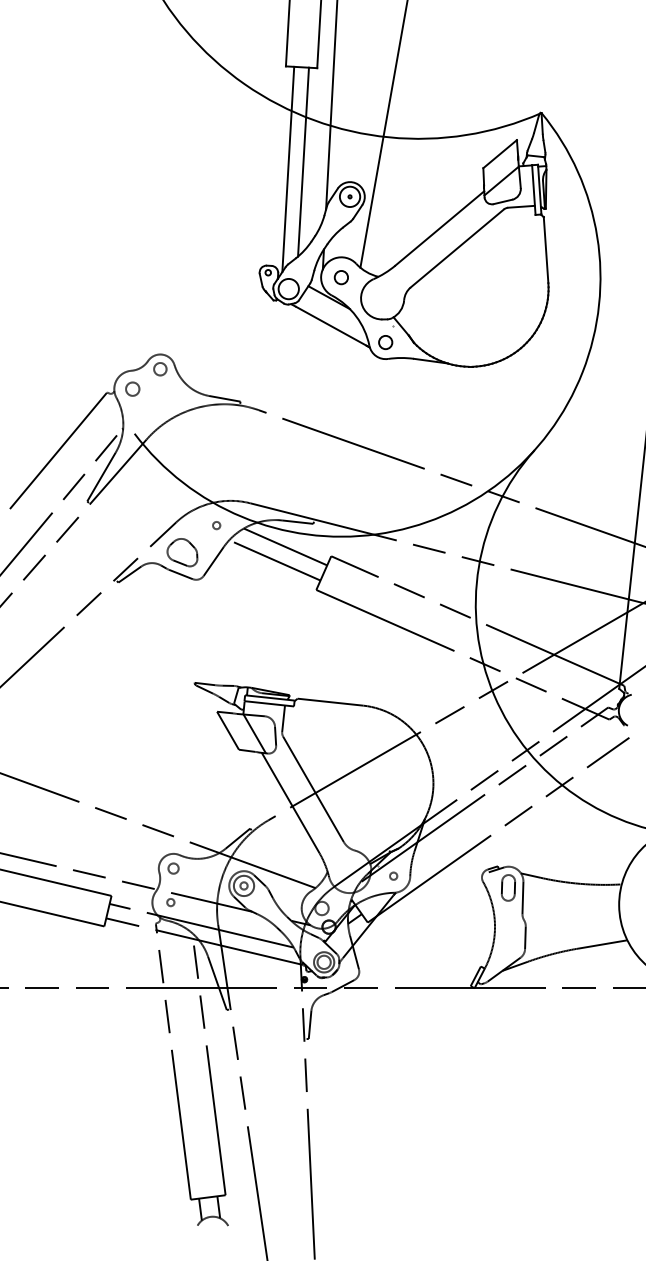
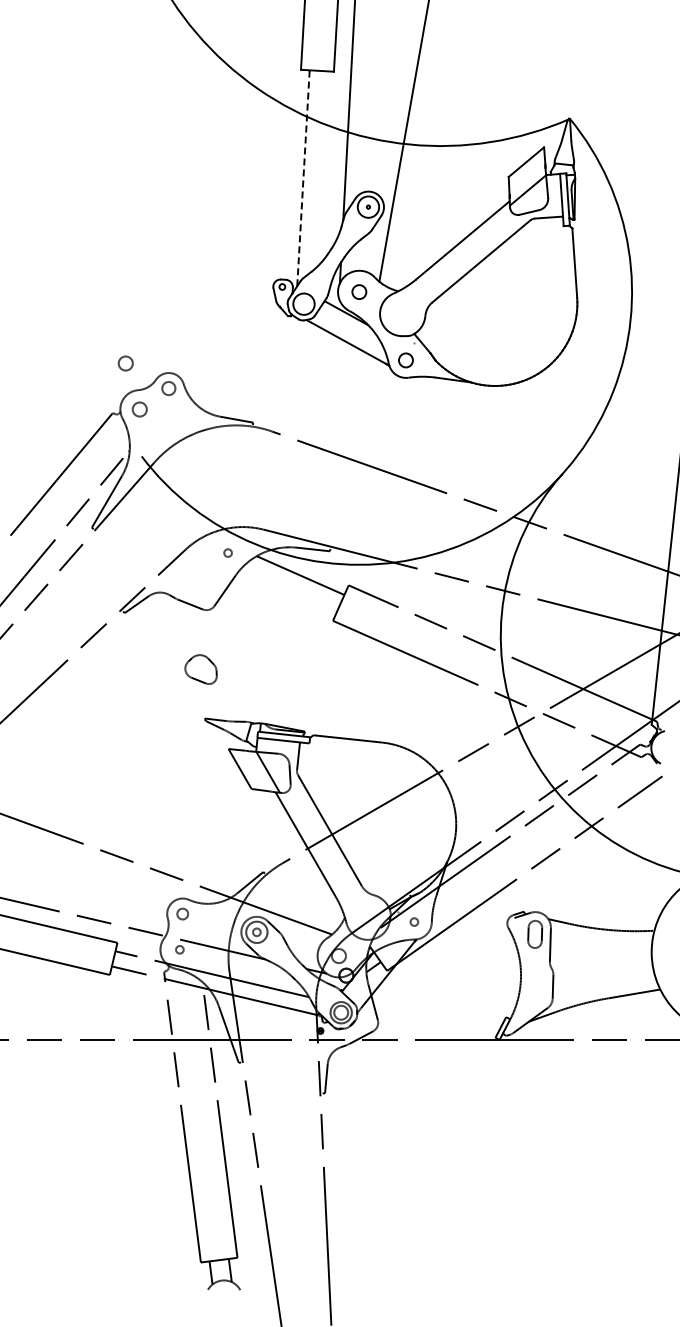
line: (303, 162) -> (319, 170), removed
line: (288, 168) -> (303, 177), solid -> dashed
circle: (119, 345) -> (125, 363), added
part: (181, 552) -> (200, 669), moved
line: (276, 561) -> (291, 590), removed

